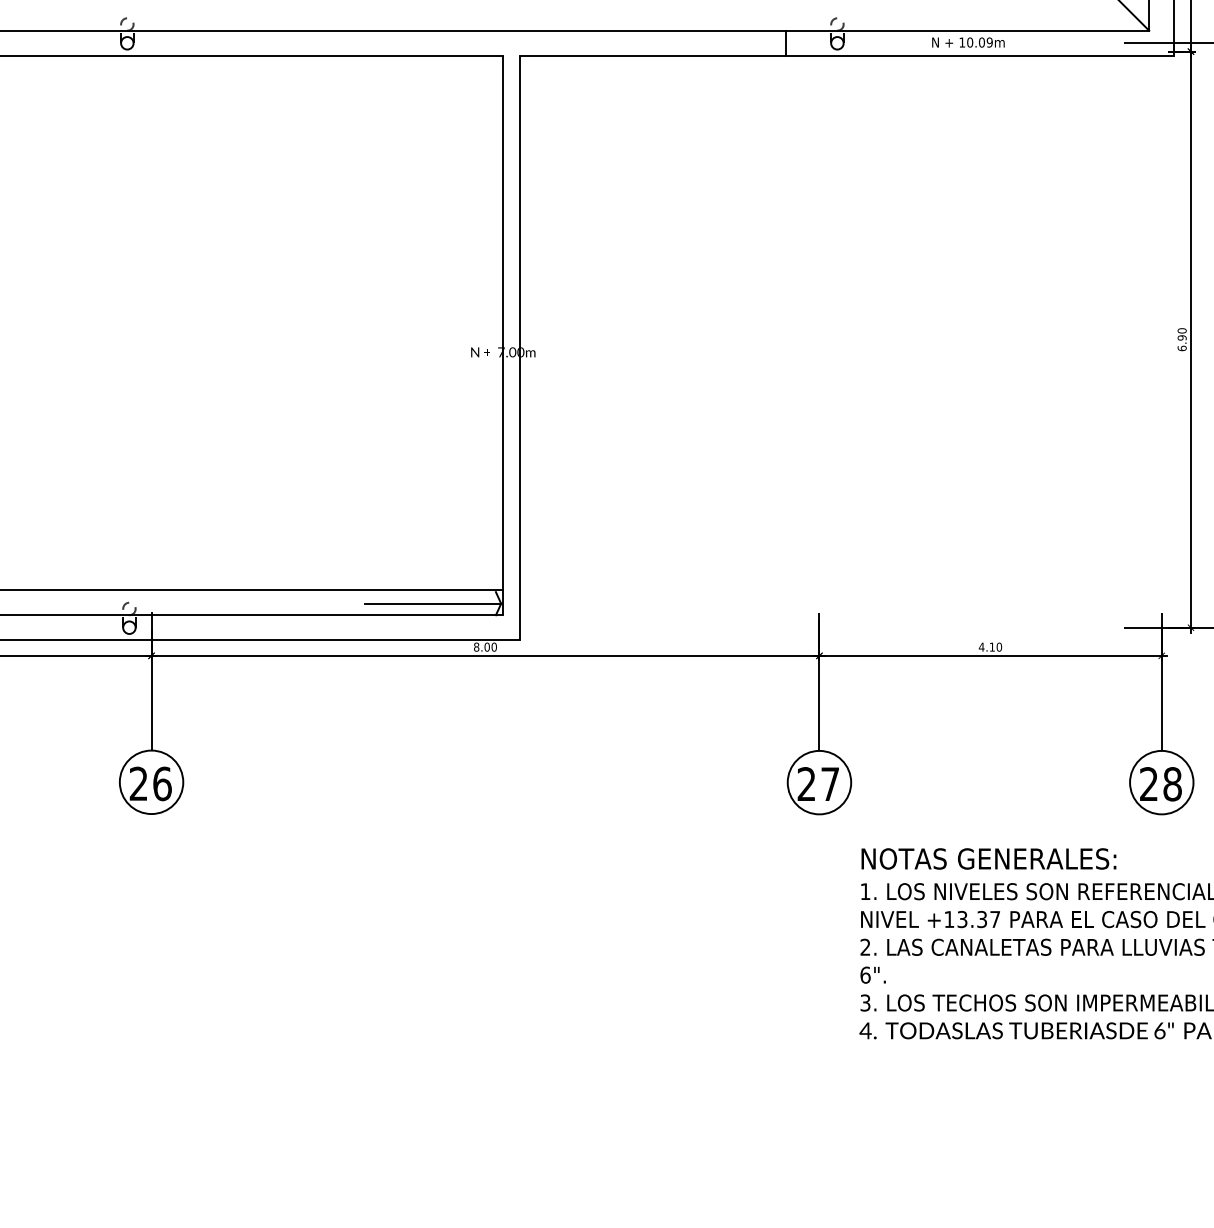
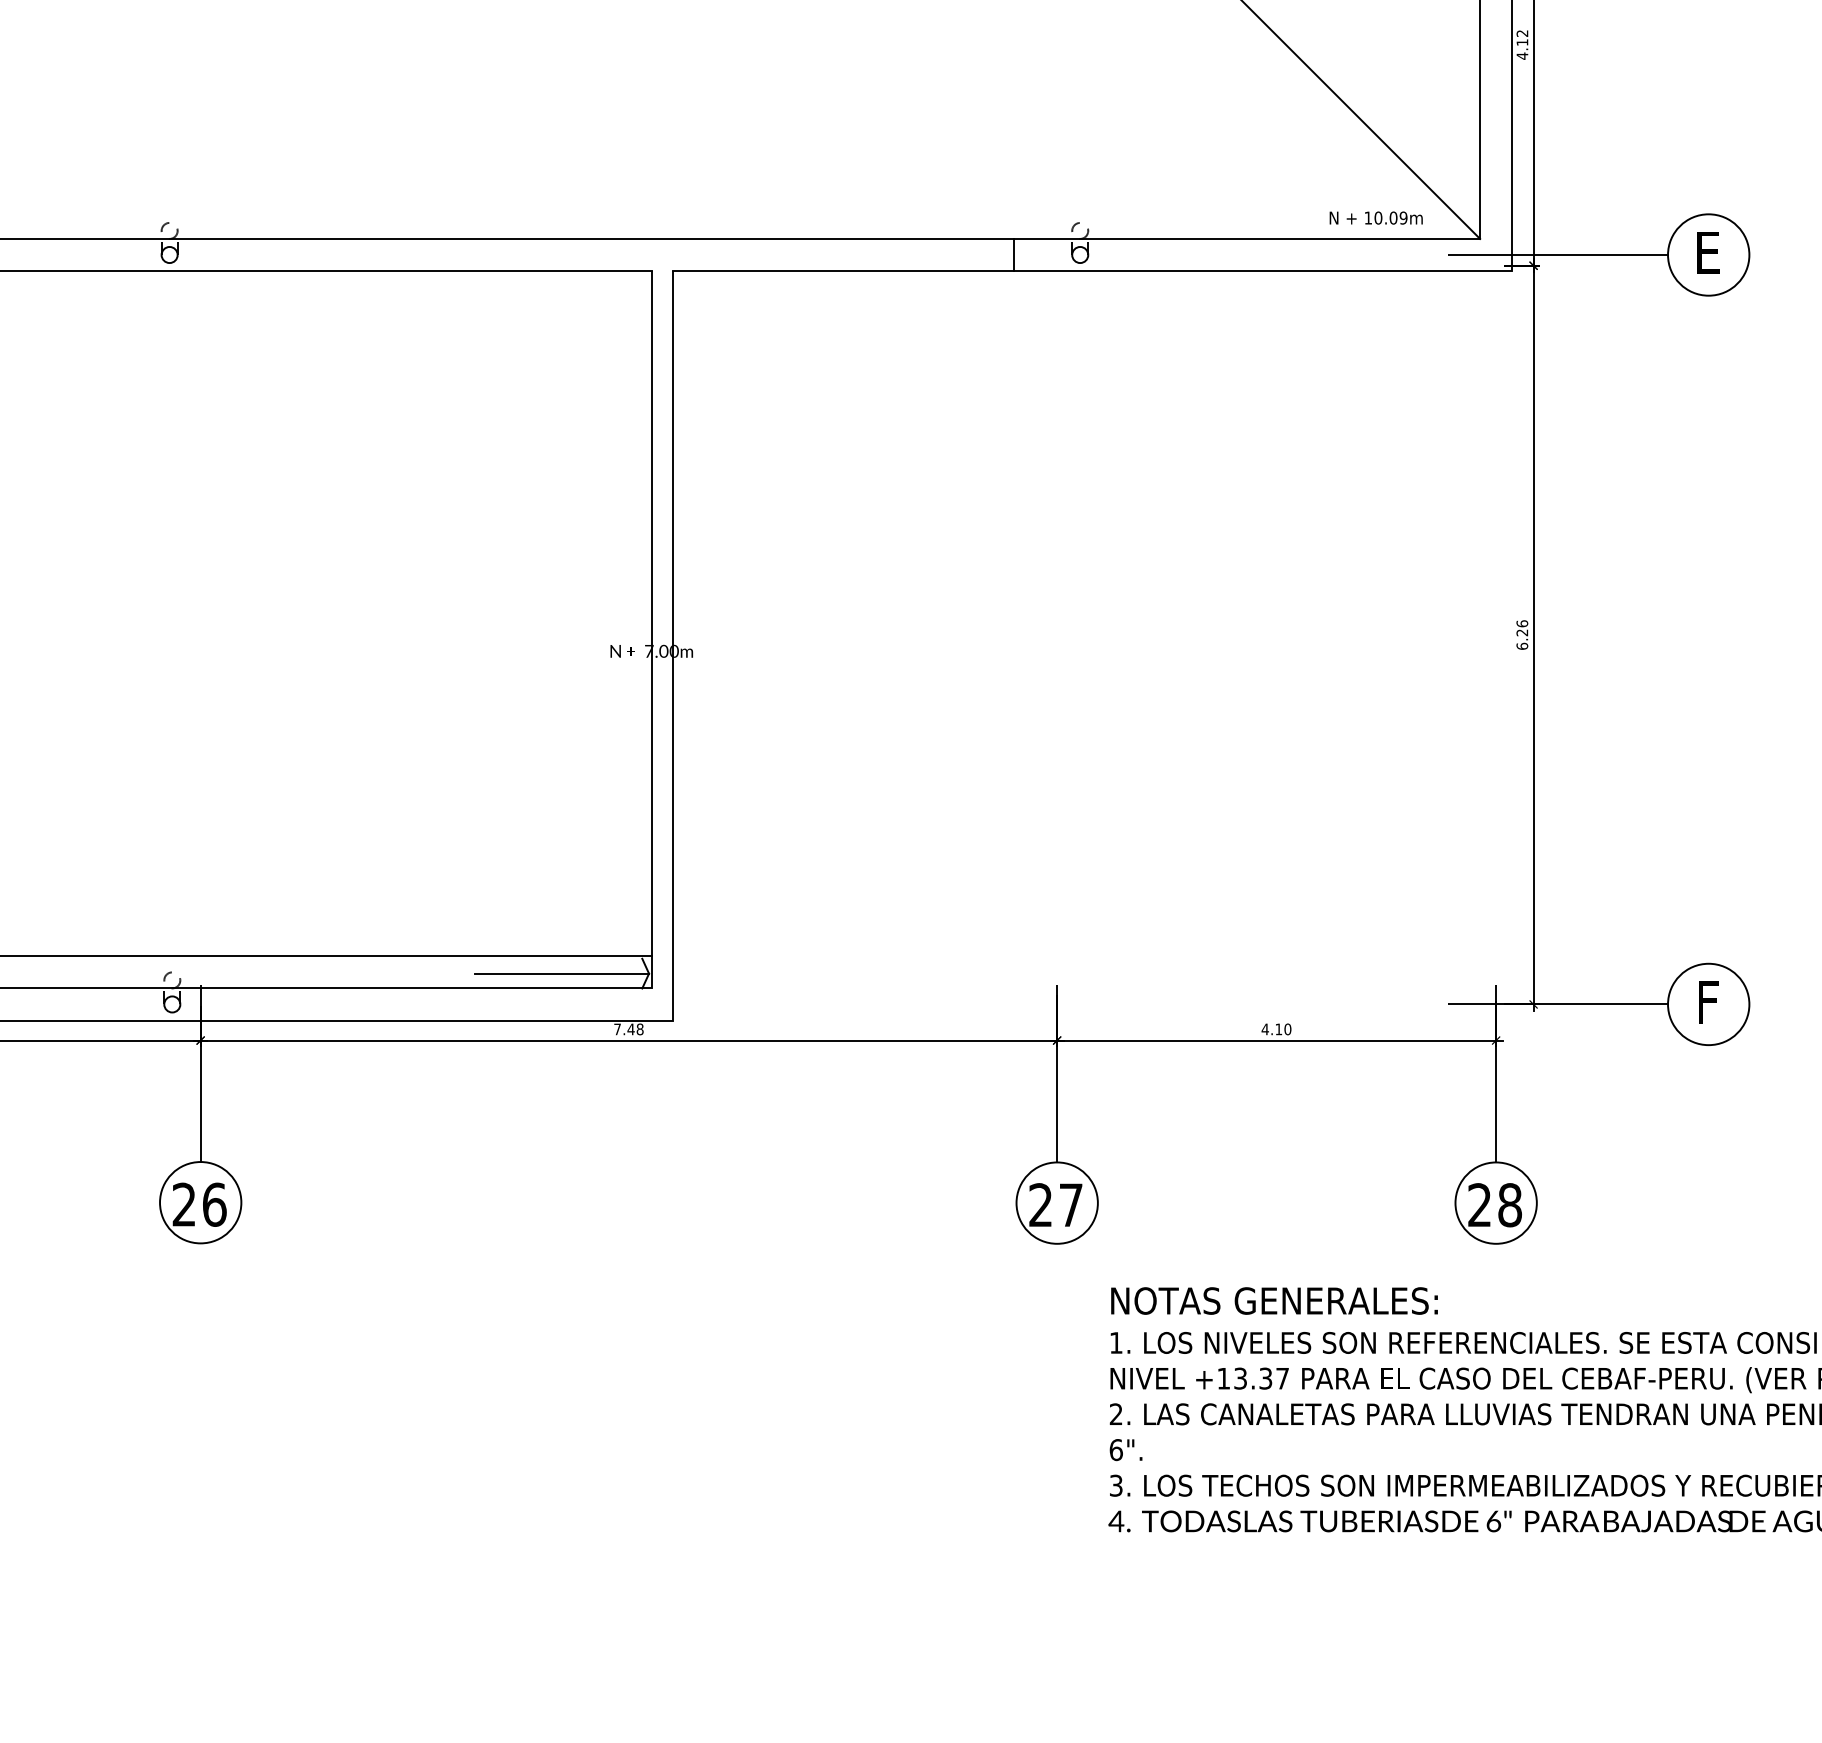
text: (967, 42) -> (1375, 217), moved
text: (1182, 334) -> (1522, 628), 6.90 -> 6.26
text: (485, 647) -> (628, 1029), 8.00 -> 7.48

